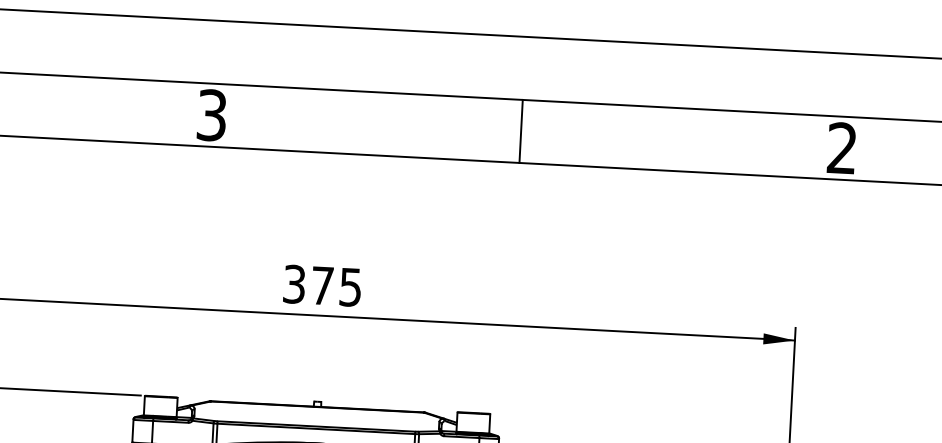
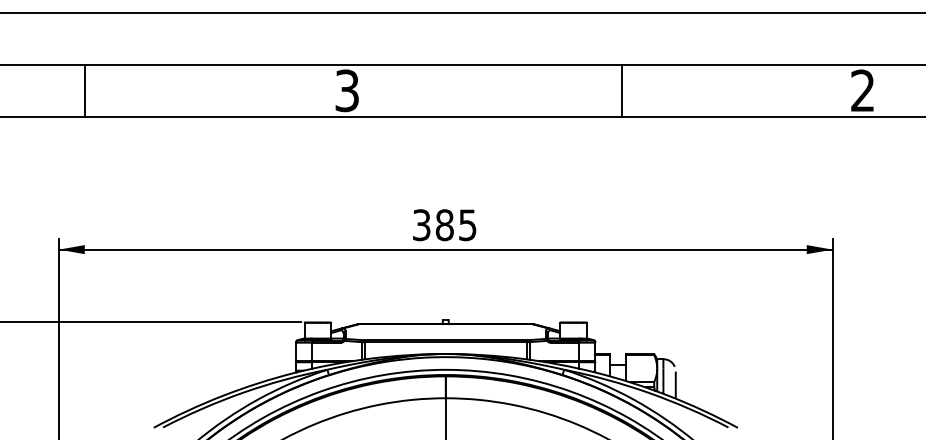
line: (521, 131) -> (622, 90), moved
text: (322, 286) -> (444, 225), 375 -> 385

